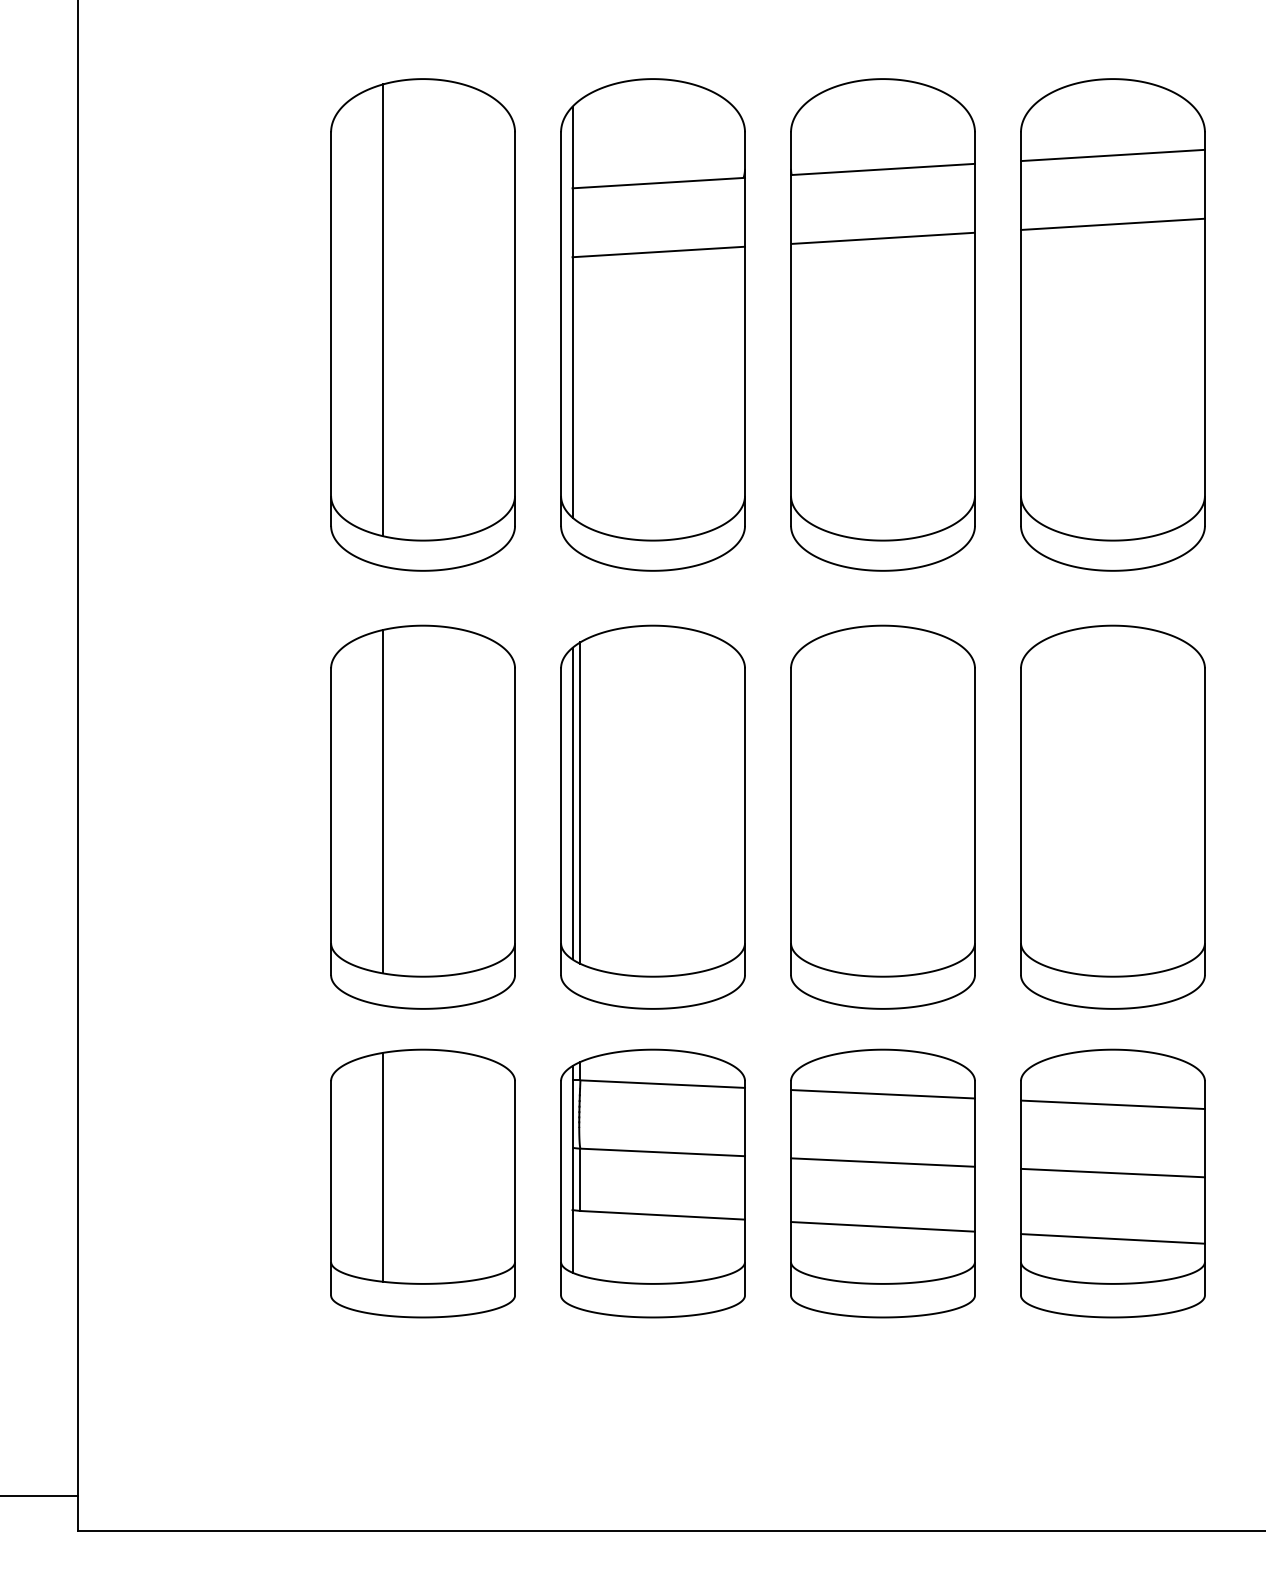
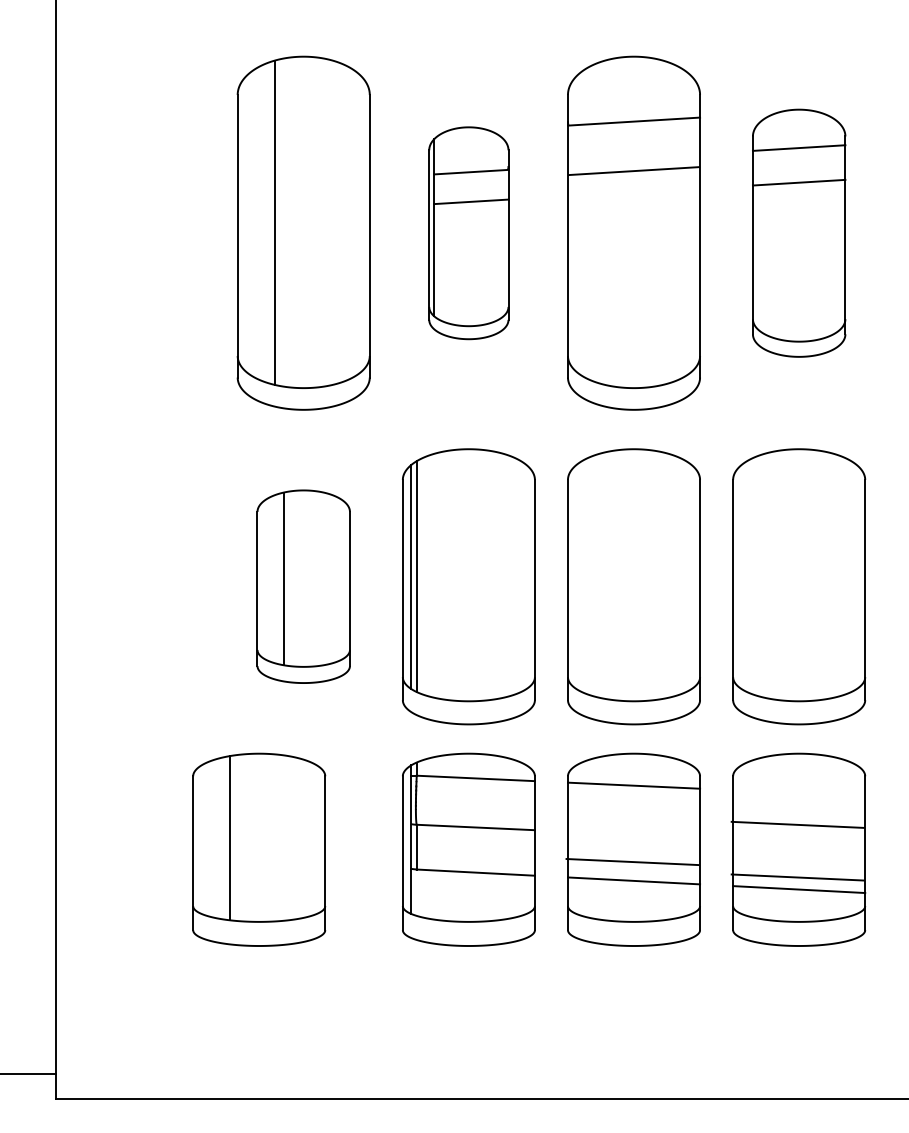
part: (652, 324) -> (468, 232), size x0.6
part: (1112, 324) -> (798, 232), size x0.7
part: (422, 816) -> (303, 586), size x0.7
line: (1112, 1104) -> (797, 824), moved
line: (882, 1162) -> (632, 861), moved
line: (1112, 1172) -> (797, 877), moved
part: (422, 1183) -> (258, 849), moved

